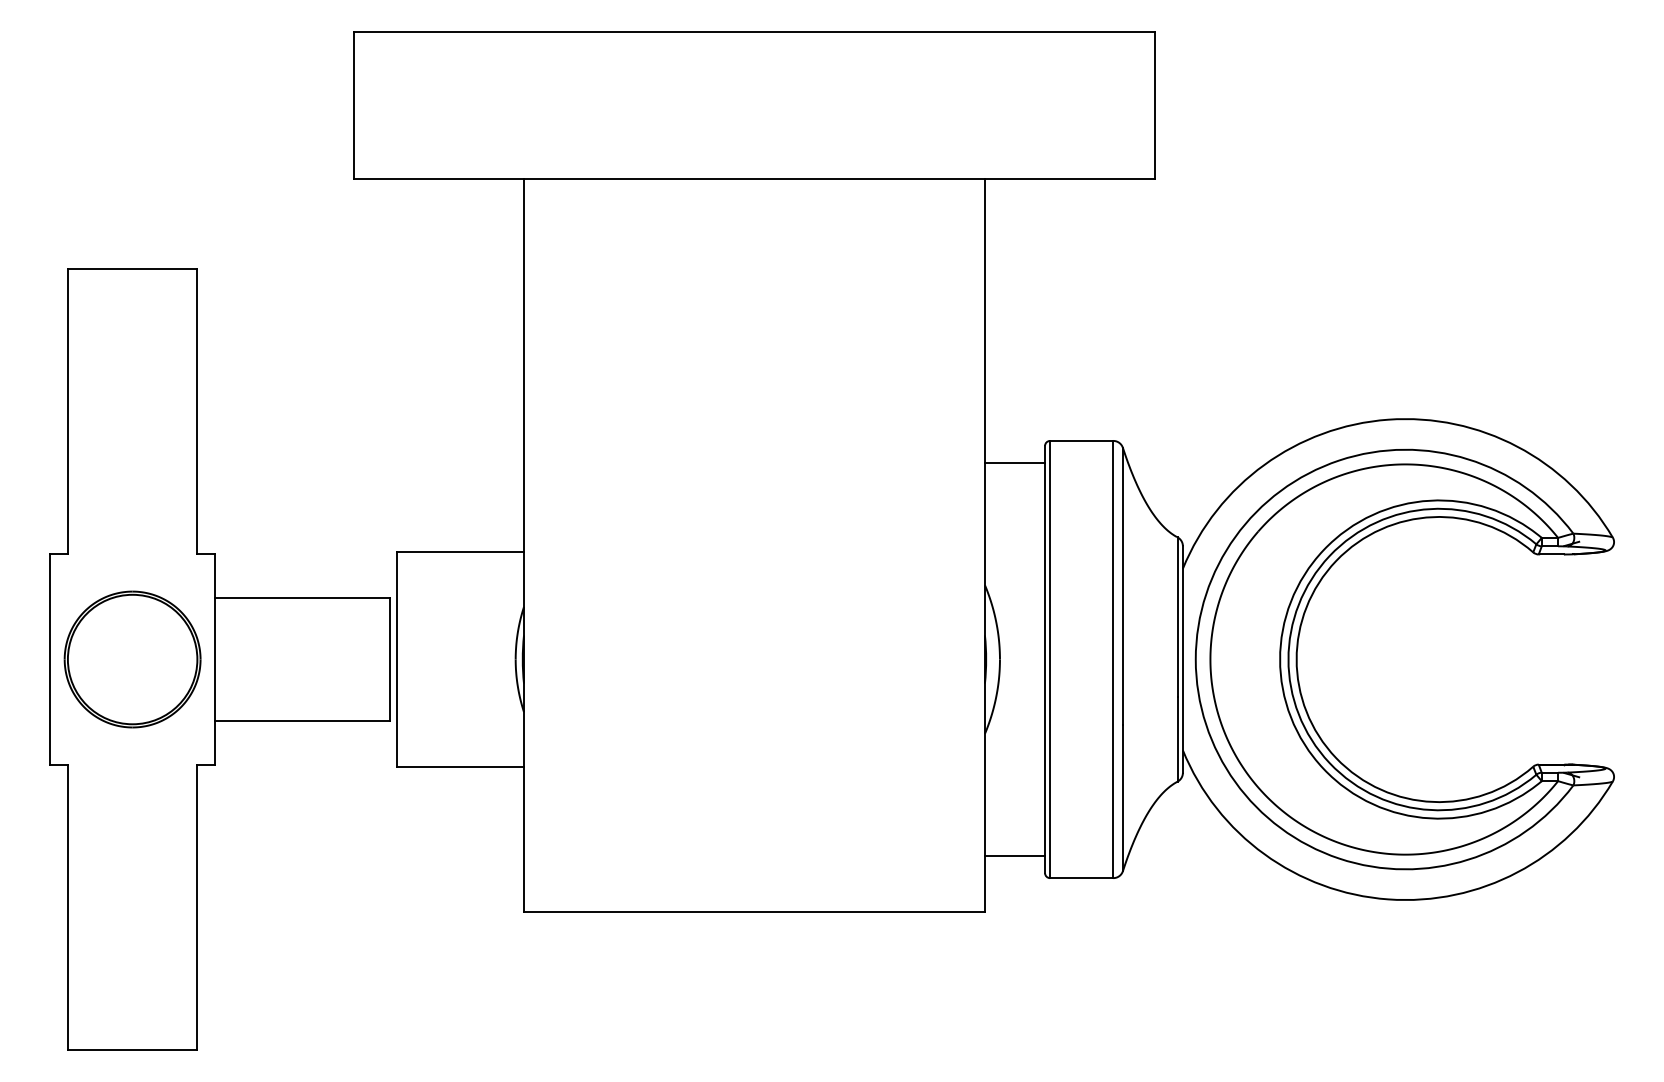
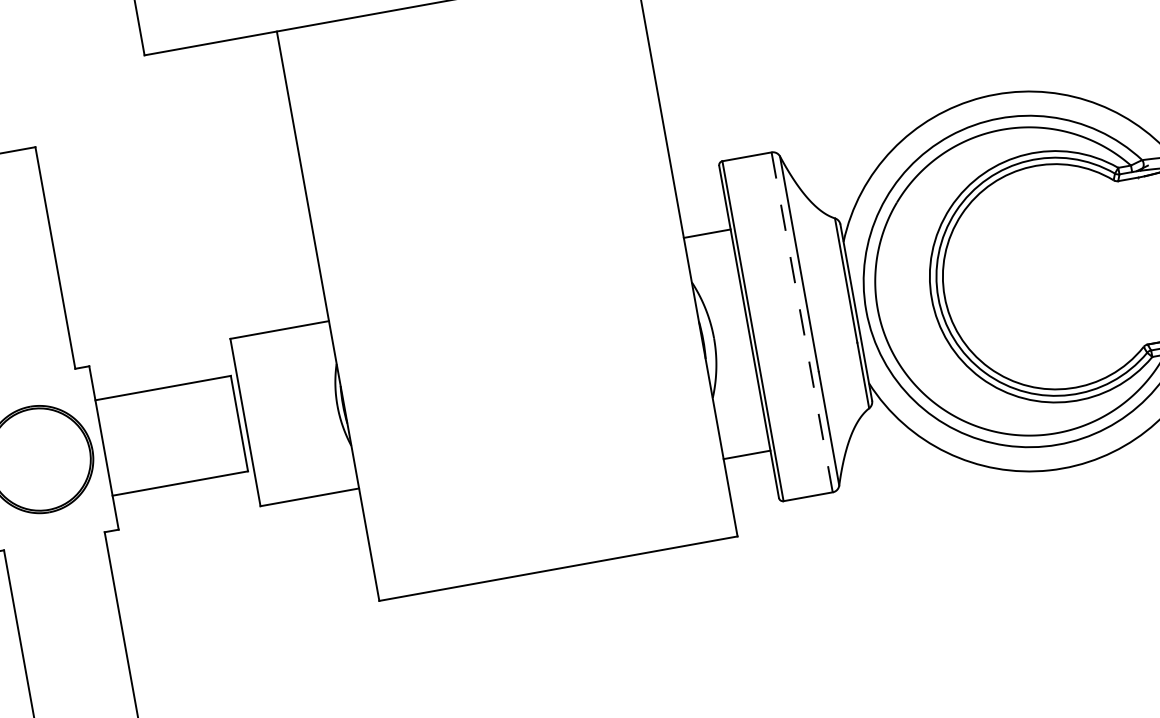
line: (1014, 462) -> (706, 233), moved
line: (1113, 659) -> (802, 322), solid -> dashed
line: (1014, 856) -> (746, 455), moved

